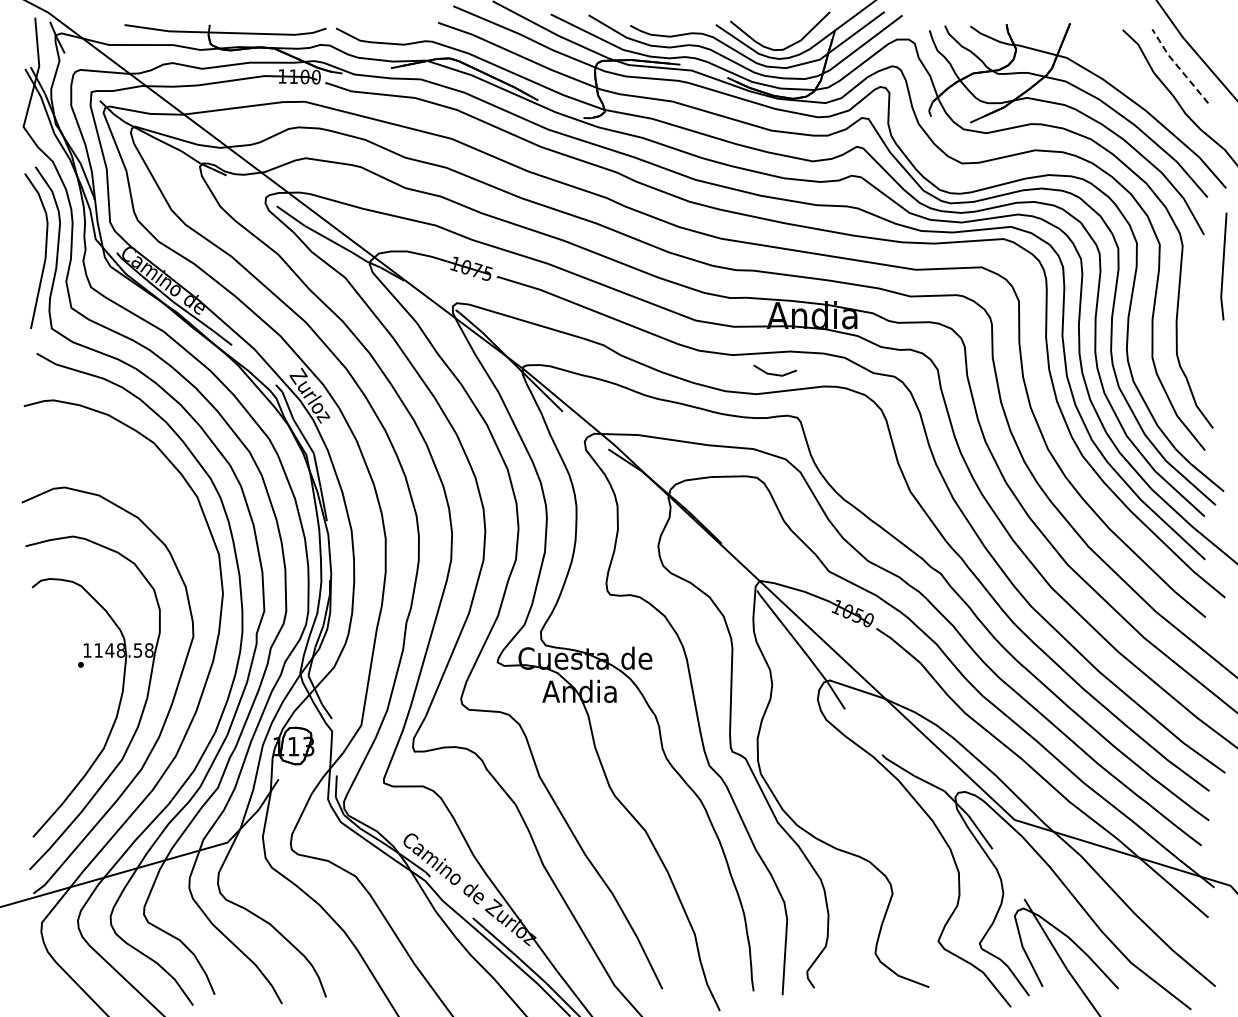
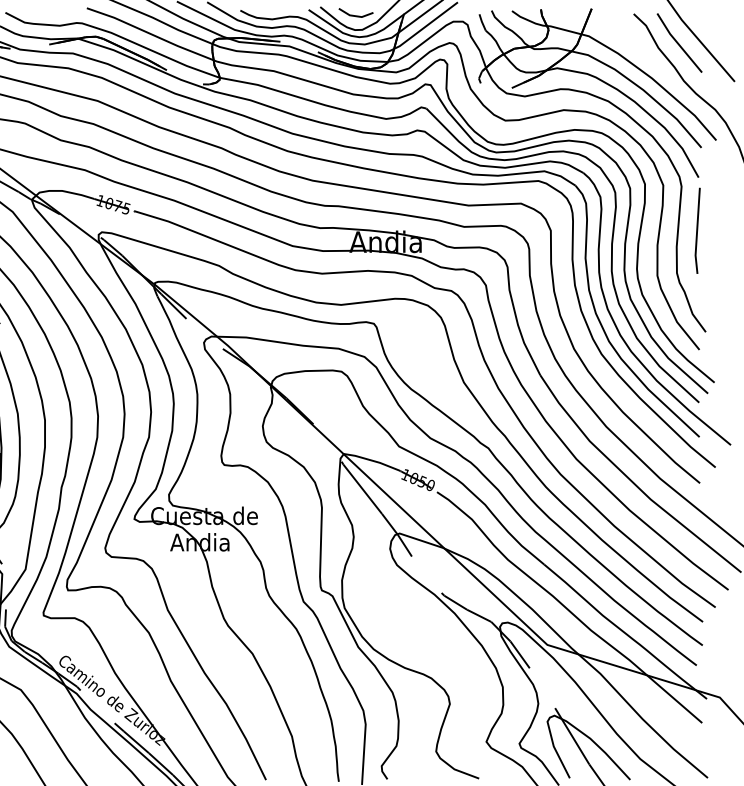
line: (1177, 66) -> (677, 43), dashed -> solid
line: (1223, 266) -> (697, 230), moved
line: (774, 373) -> (355, 15), moved

